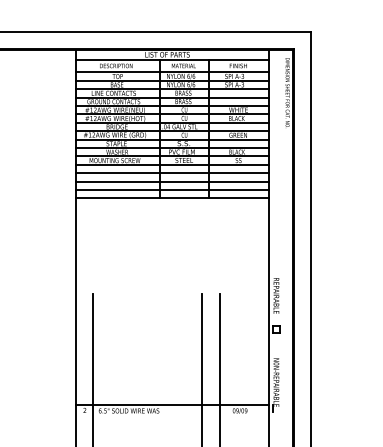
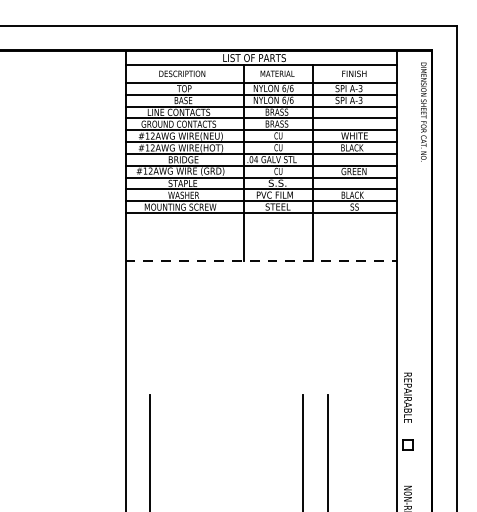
line: (171, 173) -> (260, 225), removed
line: (171, 181) -> (260, 236), removed
line: (171, 190) -> (260, 249), removed
line: (172, 198) -> (261, 260), solid -> dashed

